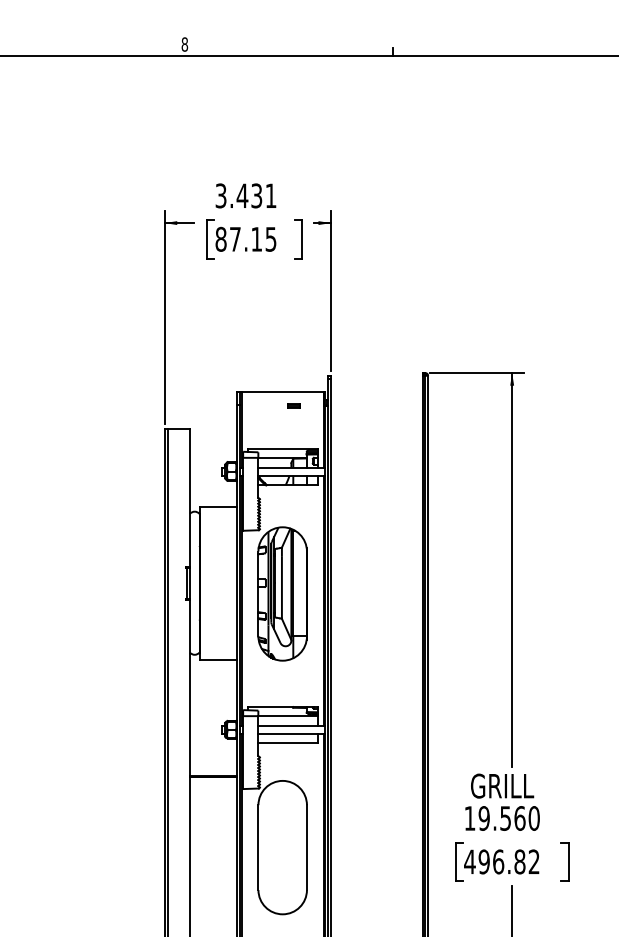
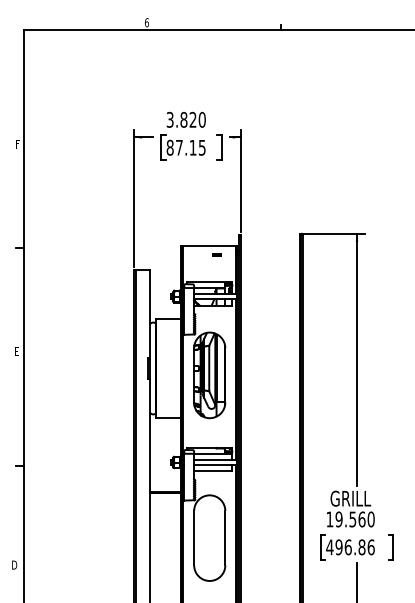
text: (184, 44) -> (146, 22), 8 -> 6
text: (255, 195) -> (192, 119), 3.431 -> 3.820
text: (533, 862) -> (370, 547), 496.82 -> 496.86

